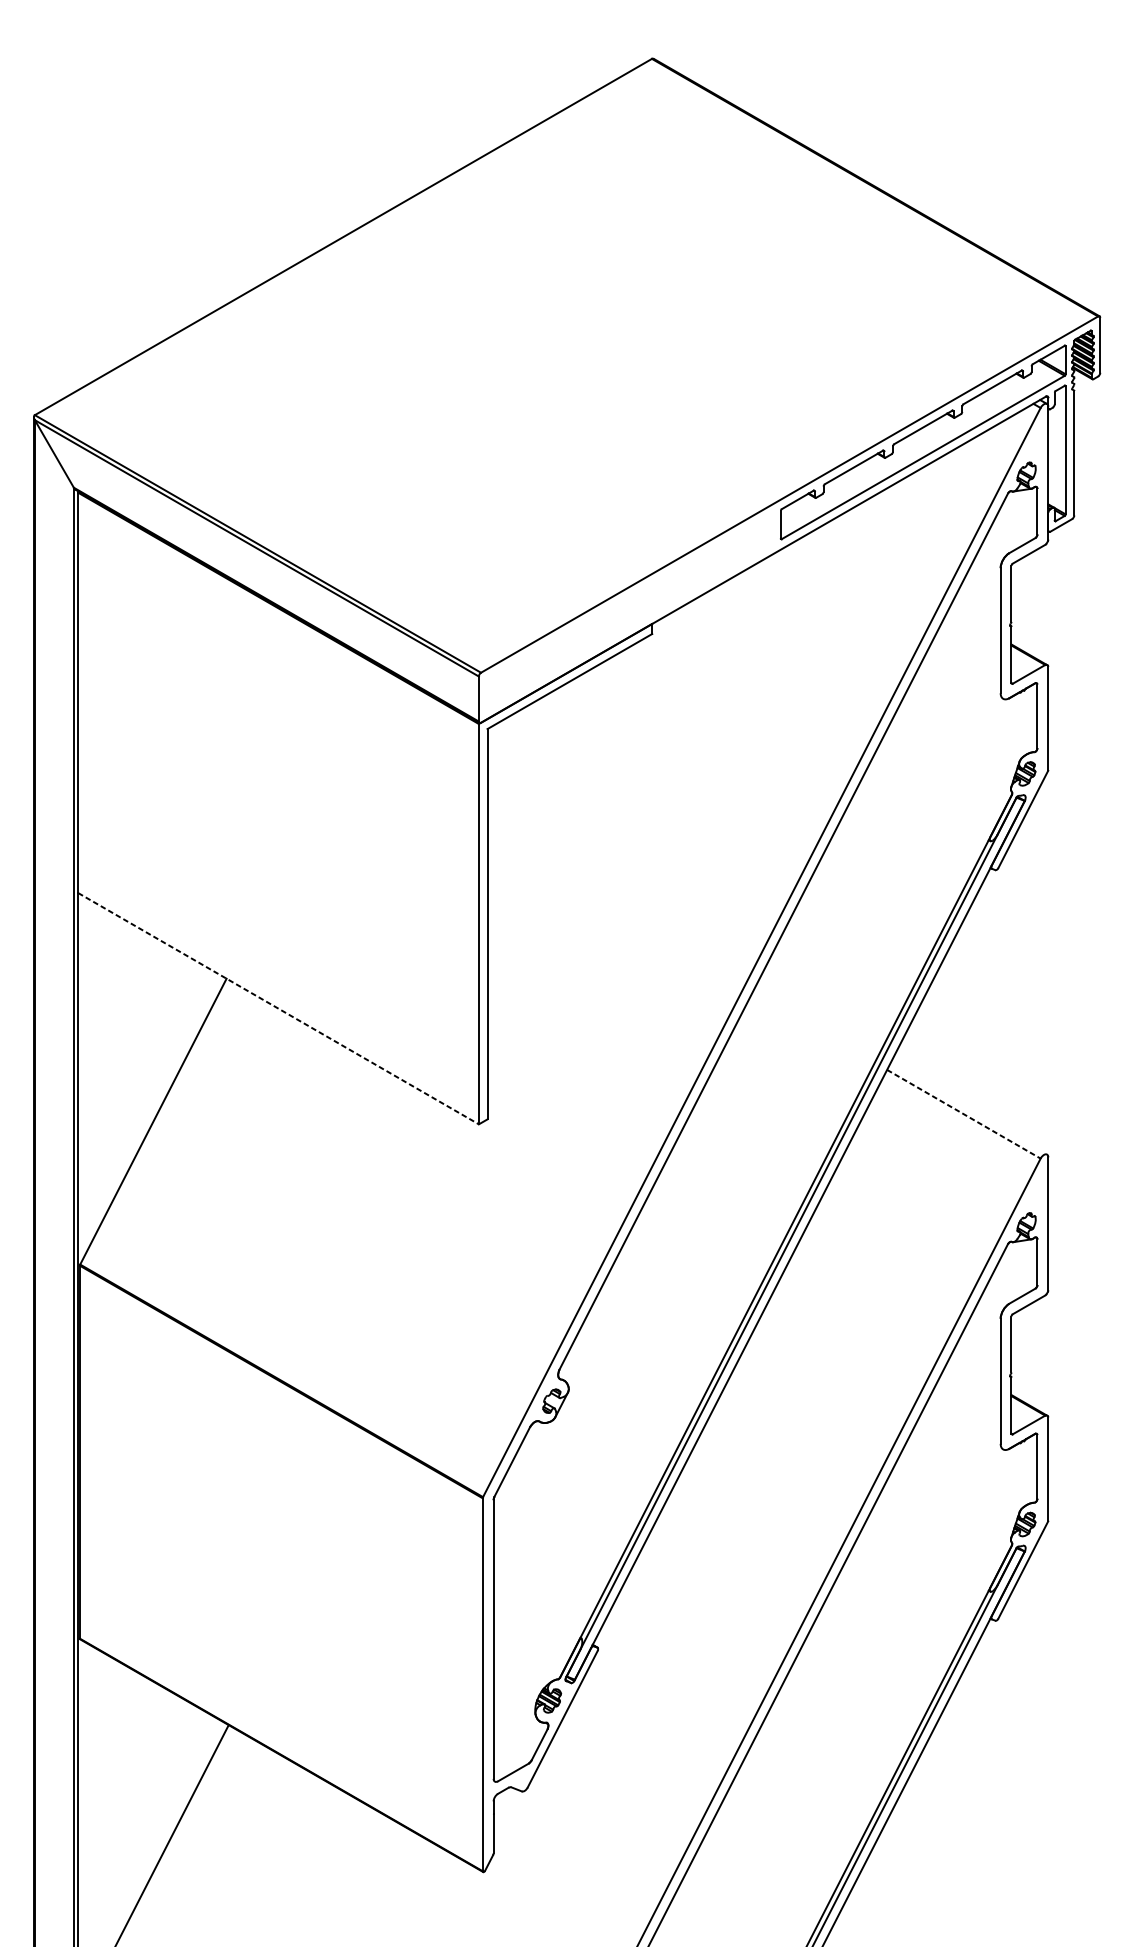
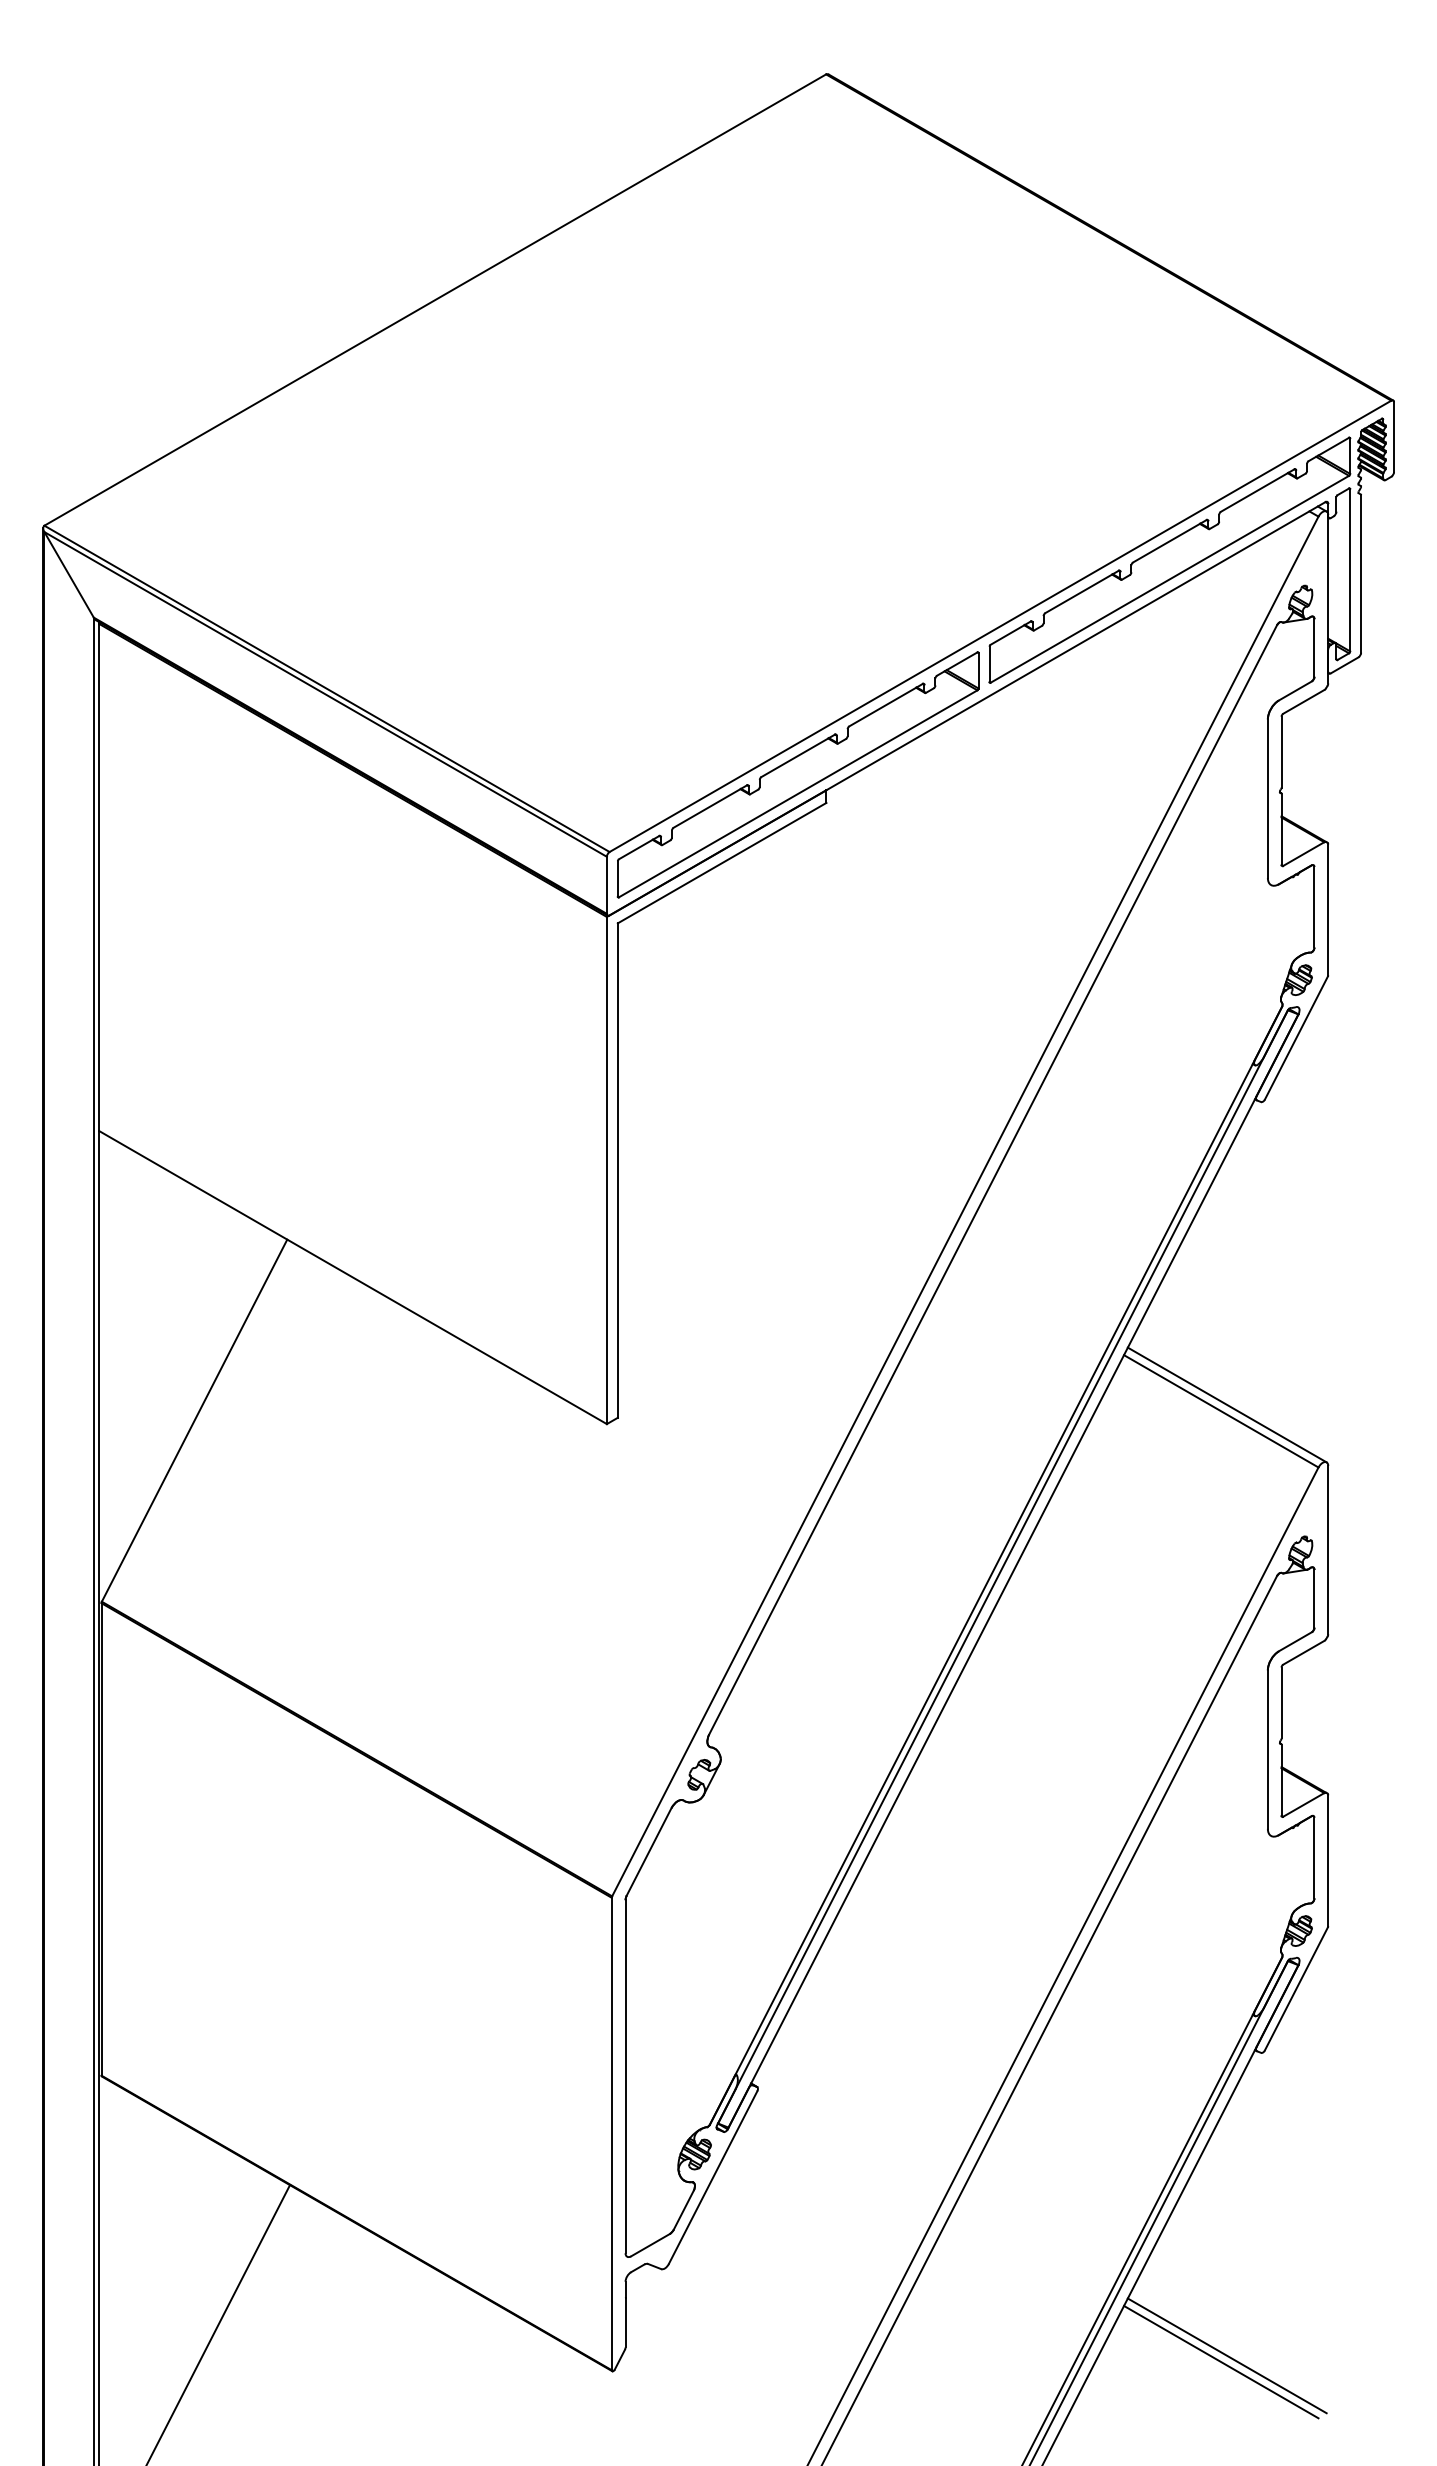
part: (629, 611) -> (797, 774), added
line: (278, 1008) -> (353, 1277), dashed -> solid
line: (968, 1108) -> (1226, 1404), added
line: (964, 1114) -> (1221, 1411), dashed -> solid
line: (968, 1859) -> (1226, 2355), added
line: (964, 1864) -> (1221, 2361), added

